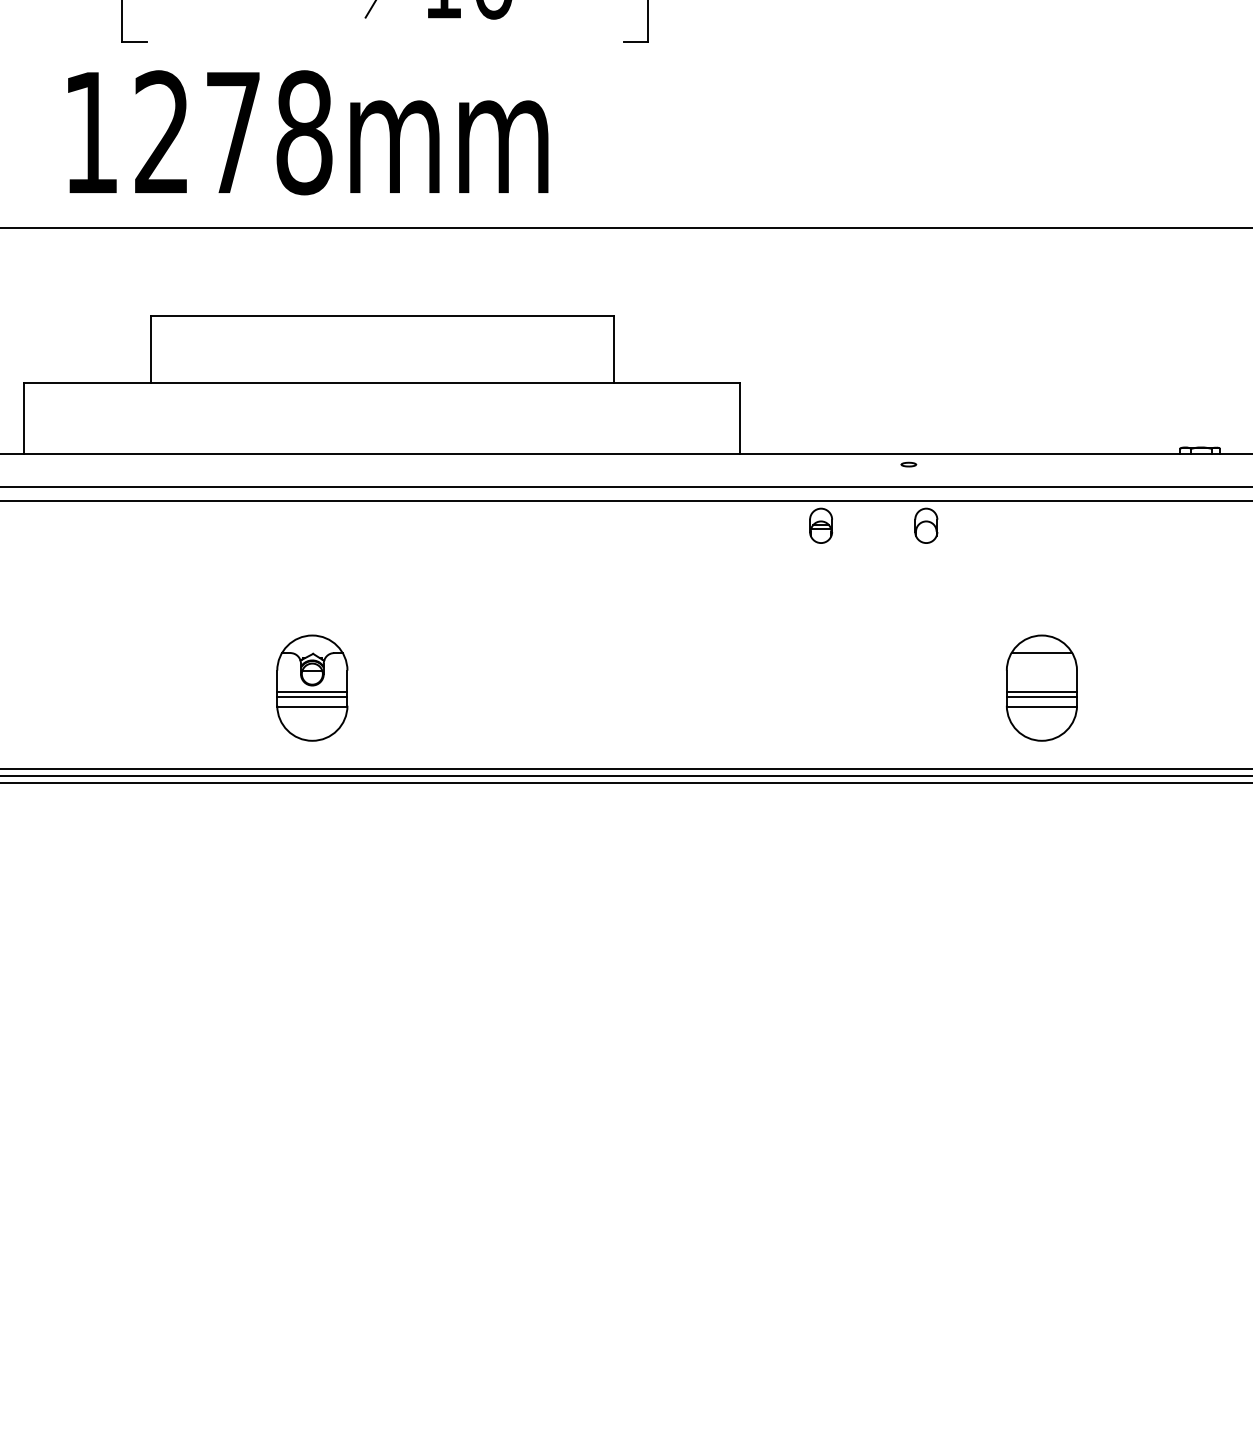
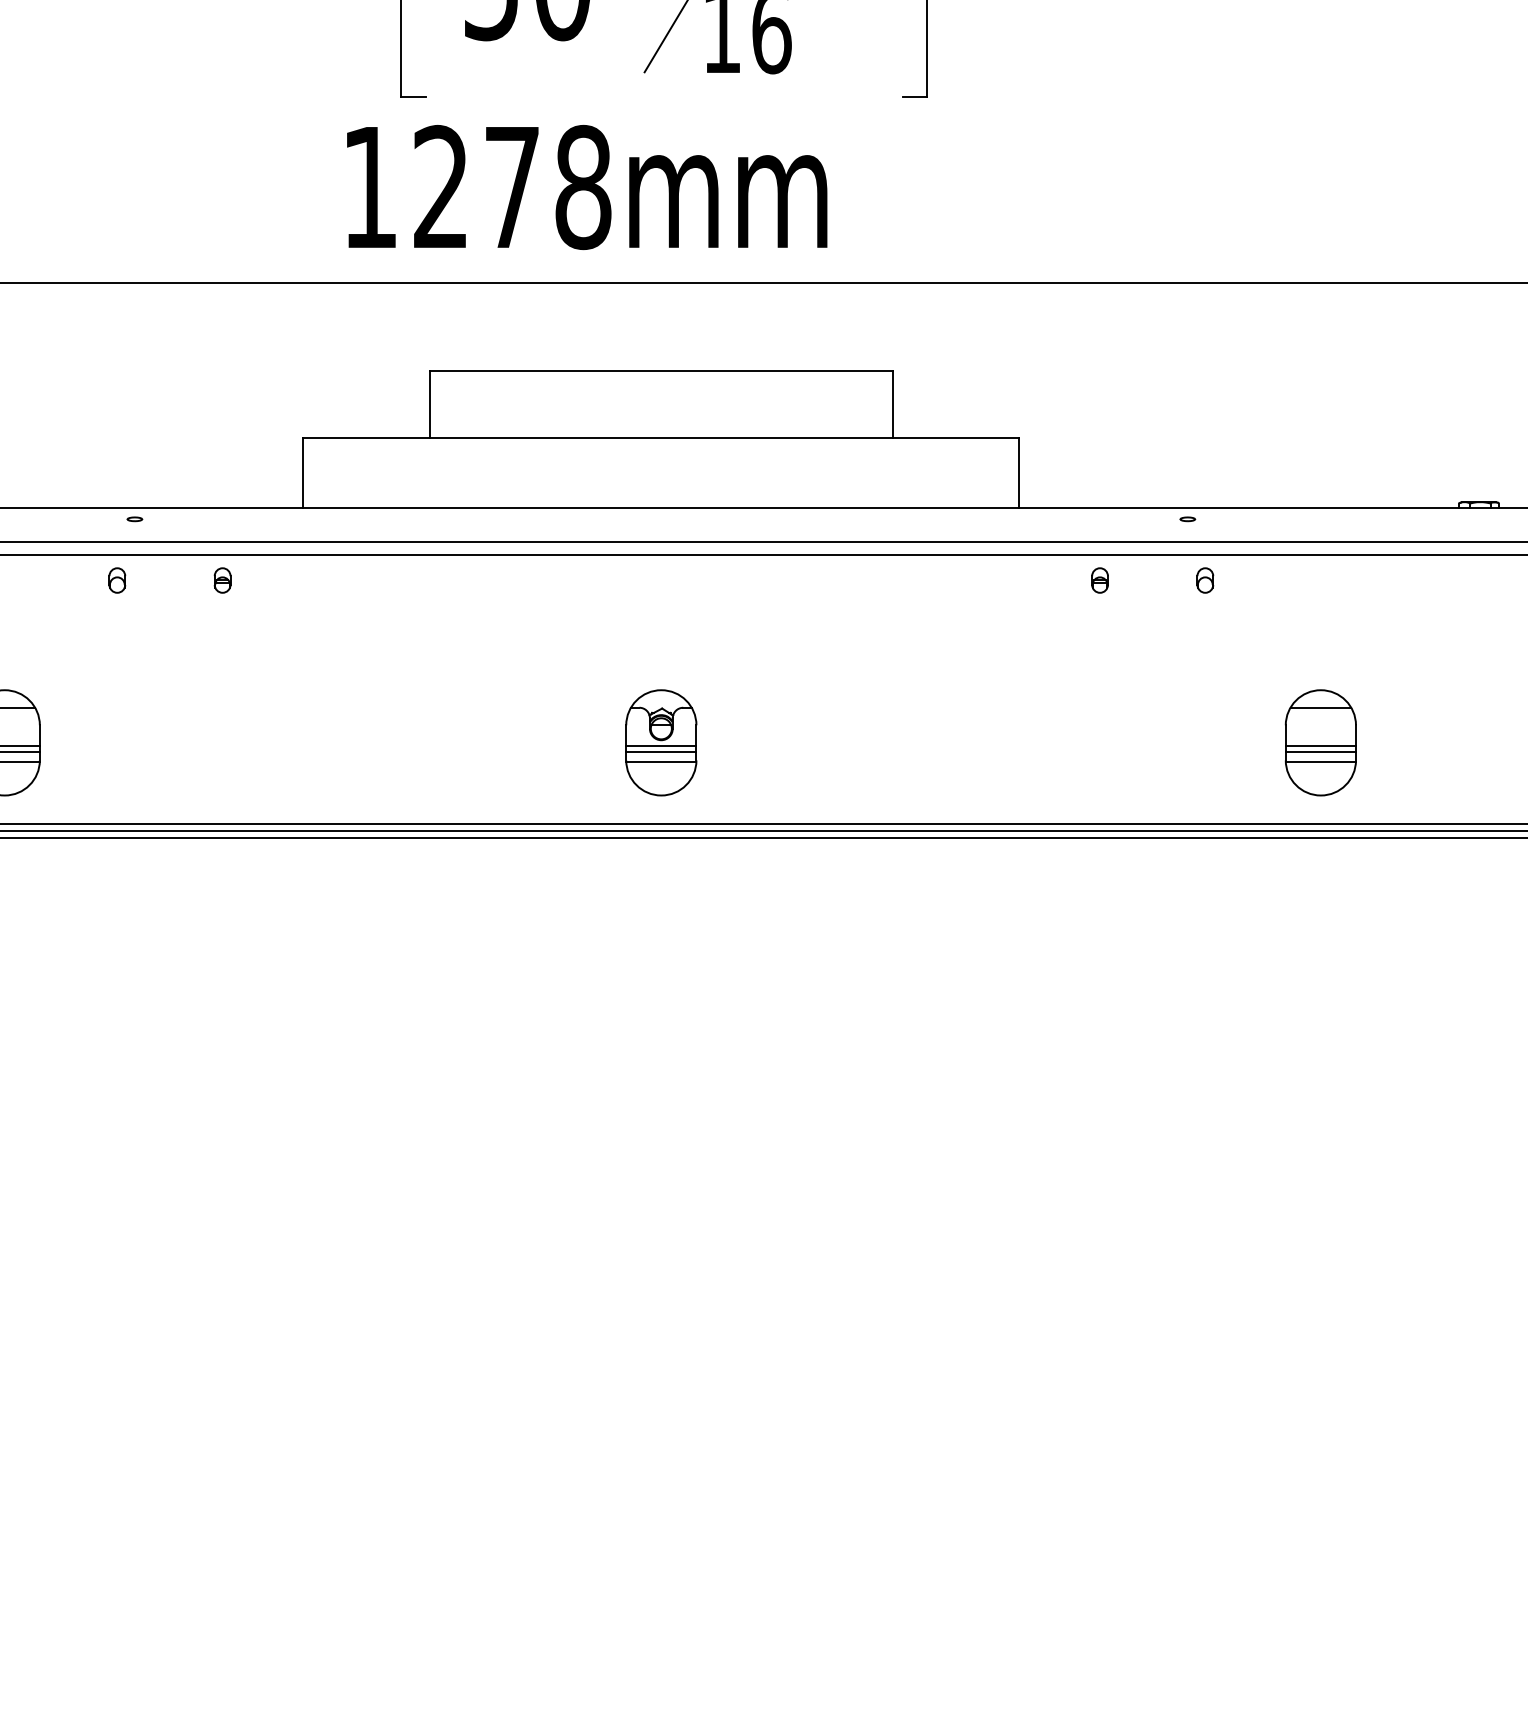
part: (820, 525) -> (1099, 580), size x0.71
part: (926, 525) -> (1205, 580), size x0.71
part: (312, 687) -> (661, 742), moved

